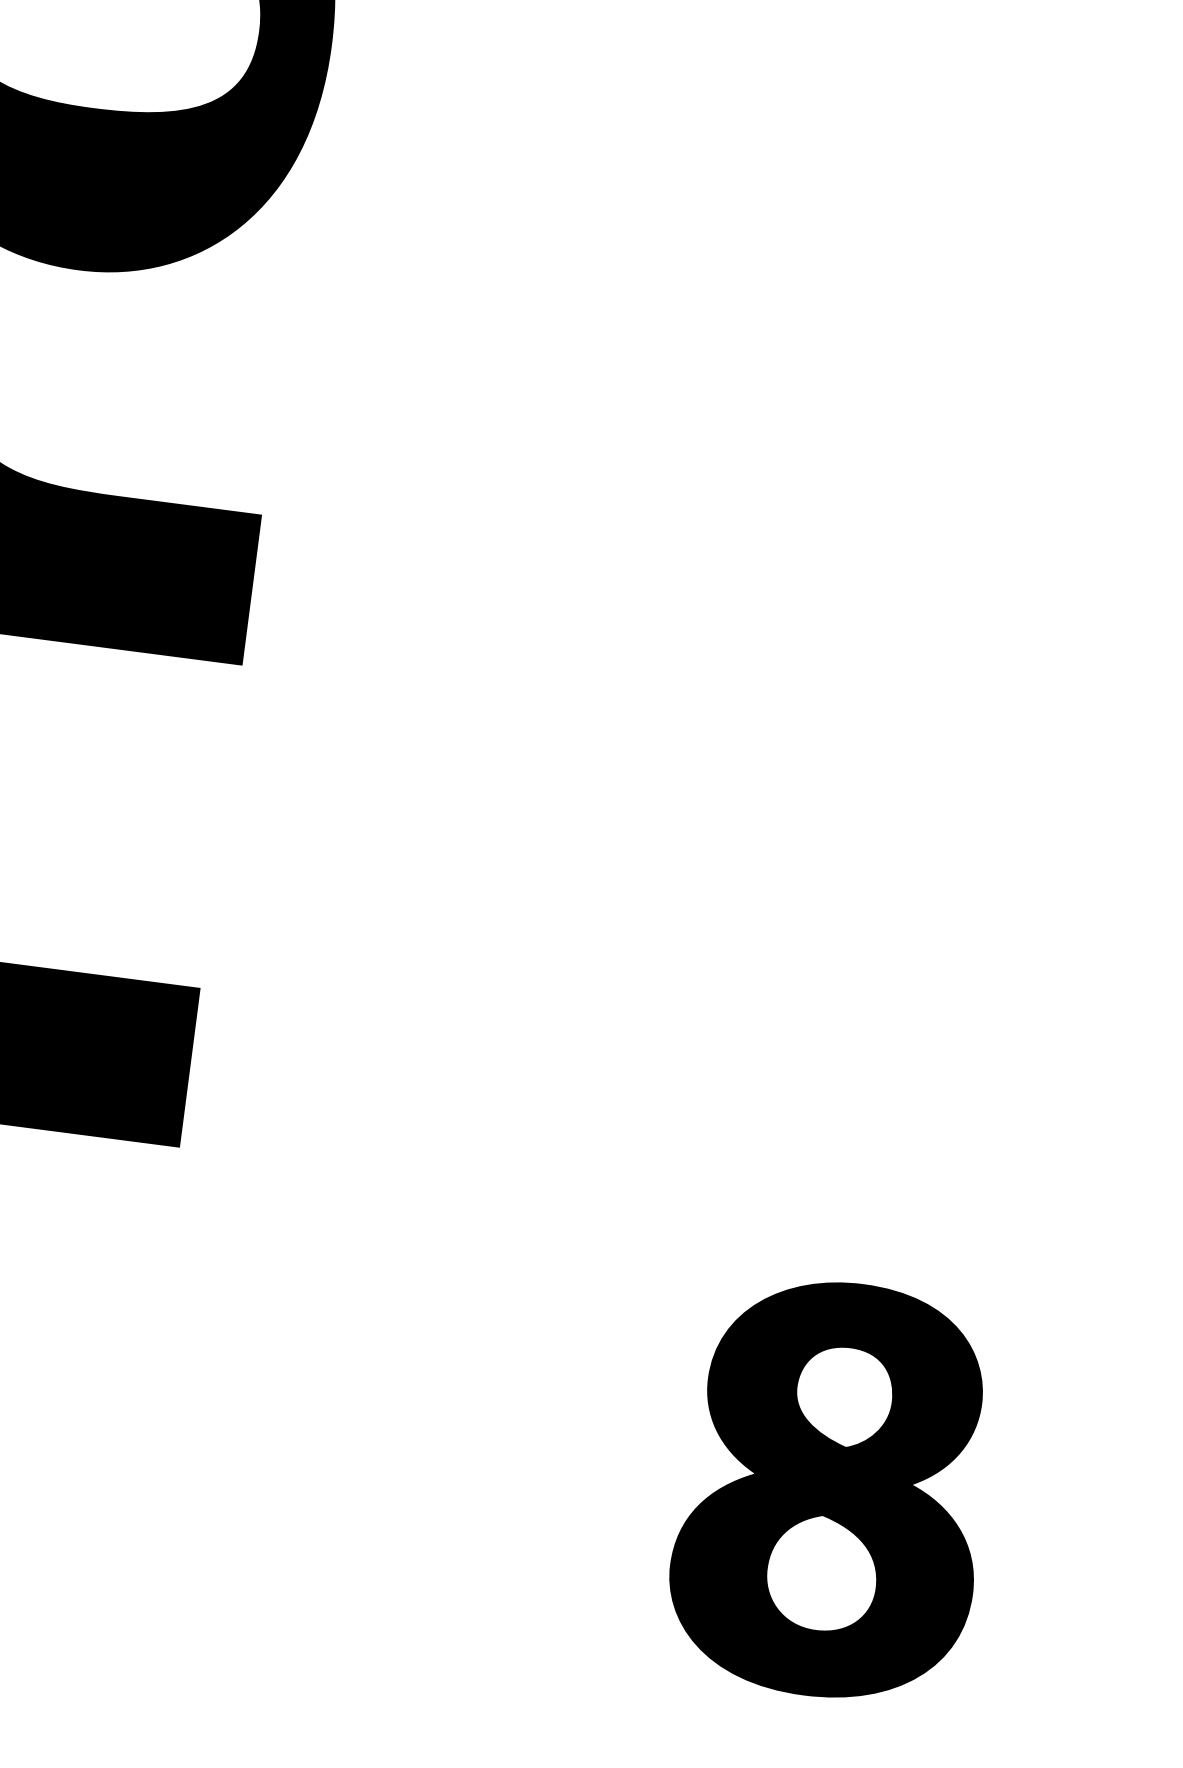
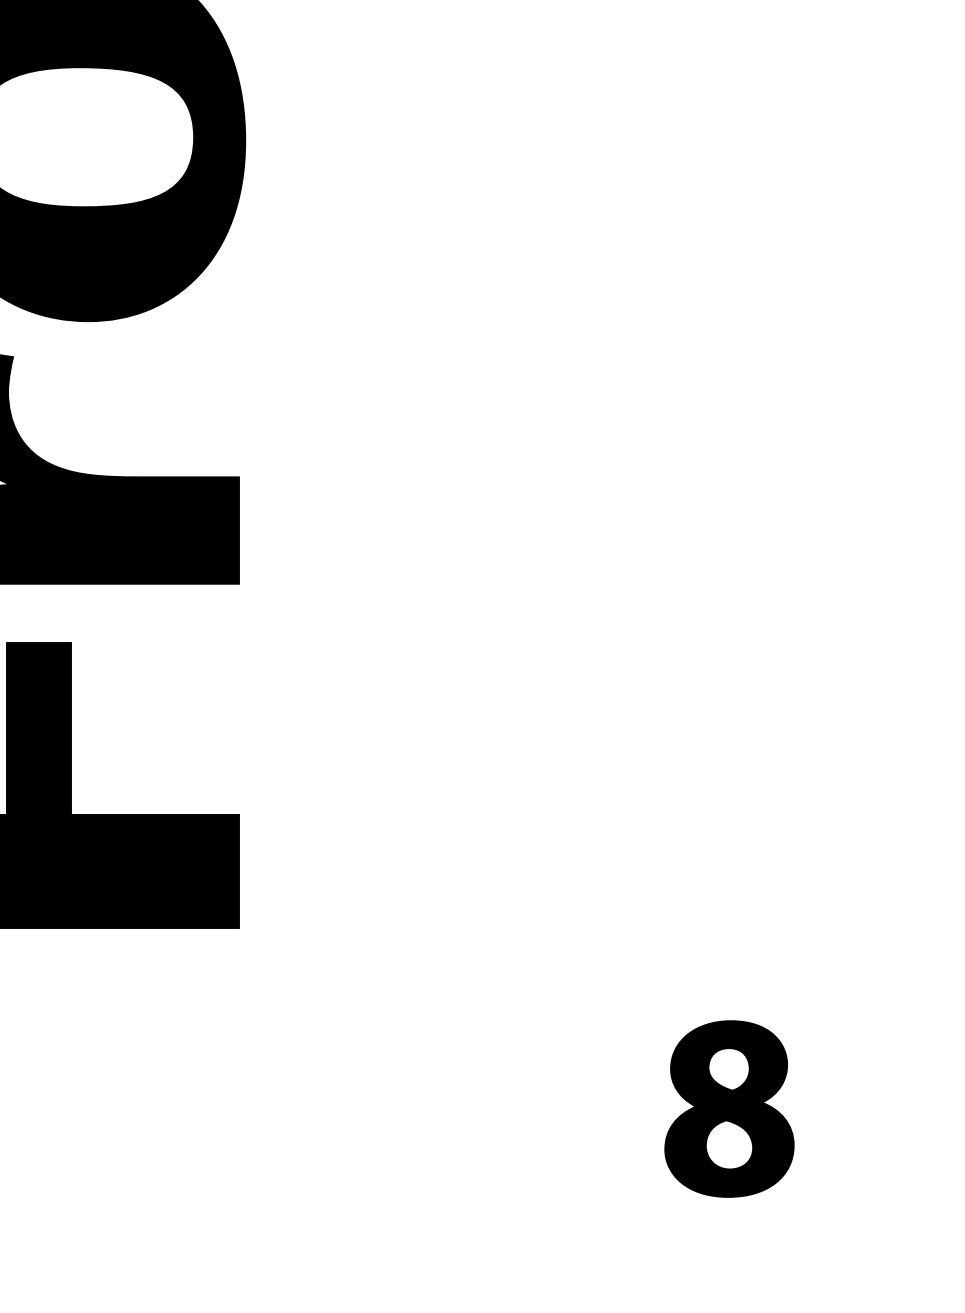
part: (833, 1488) -> (729, 1108), size x0.6

